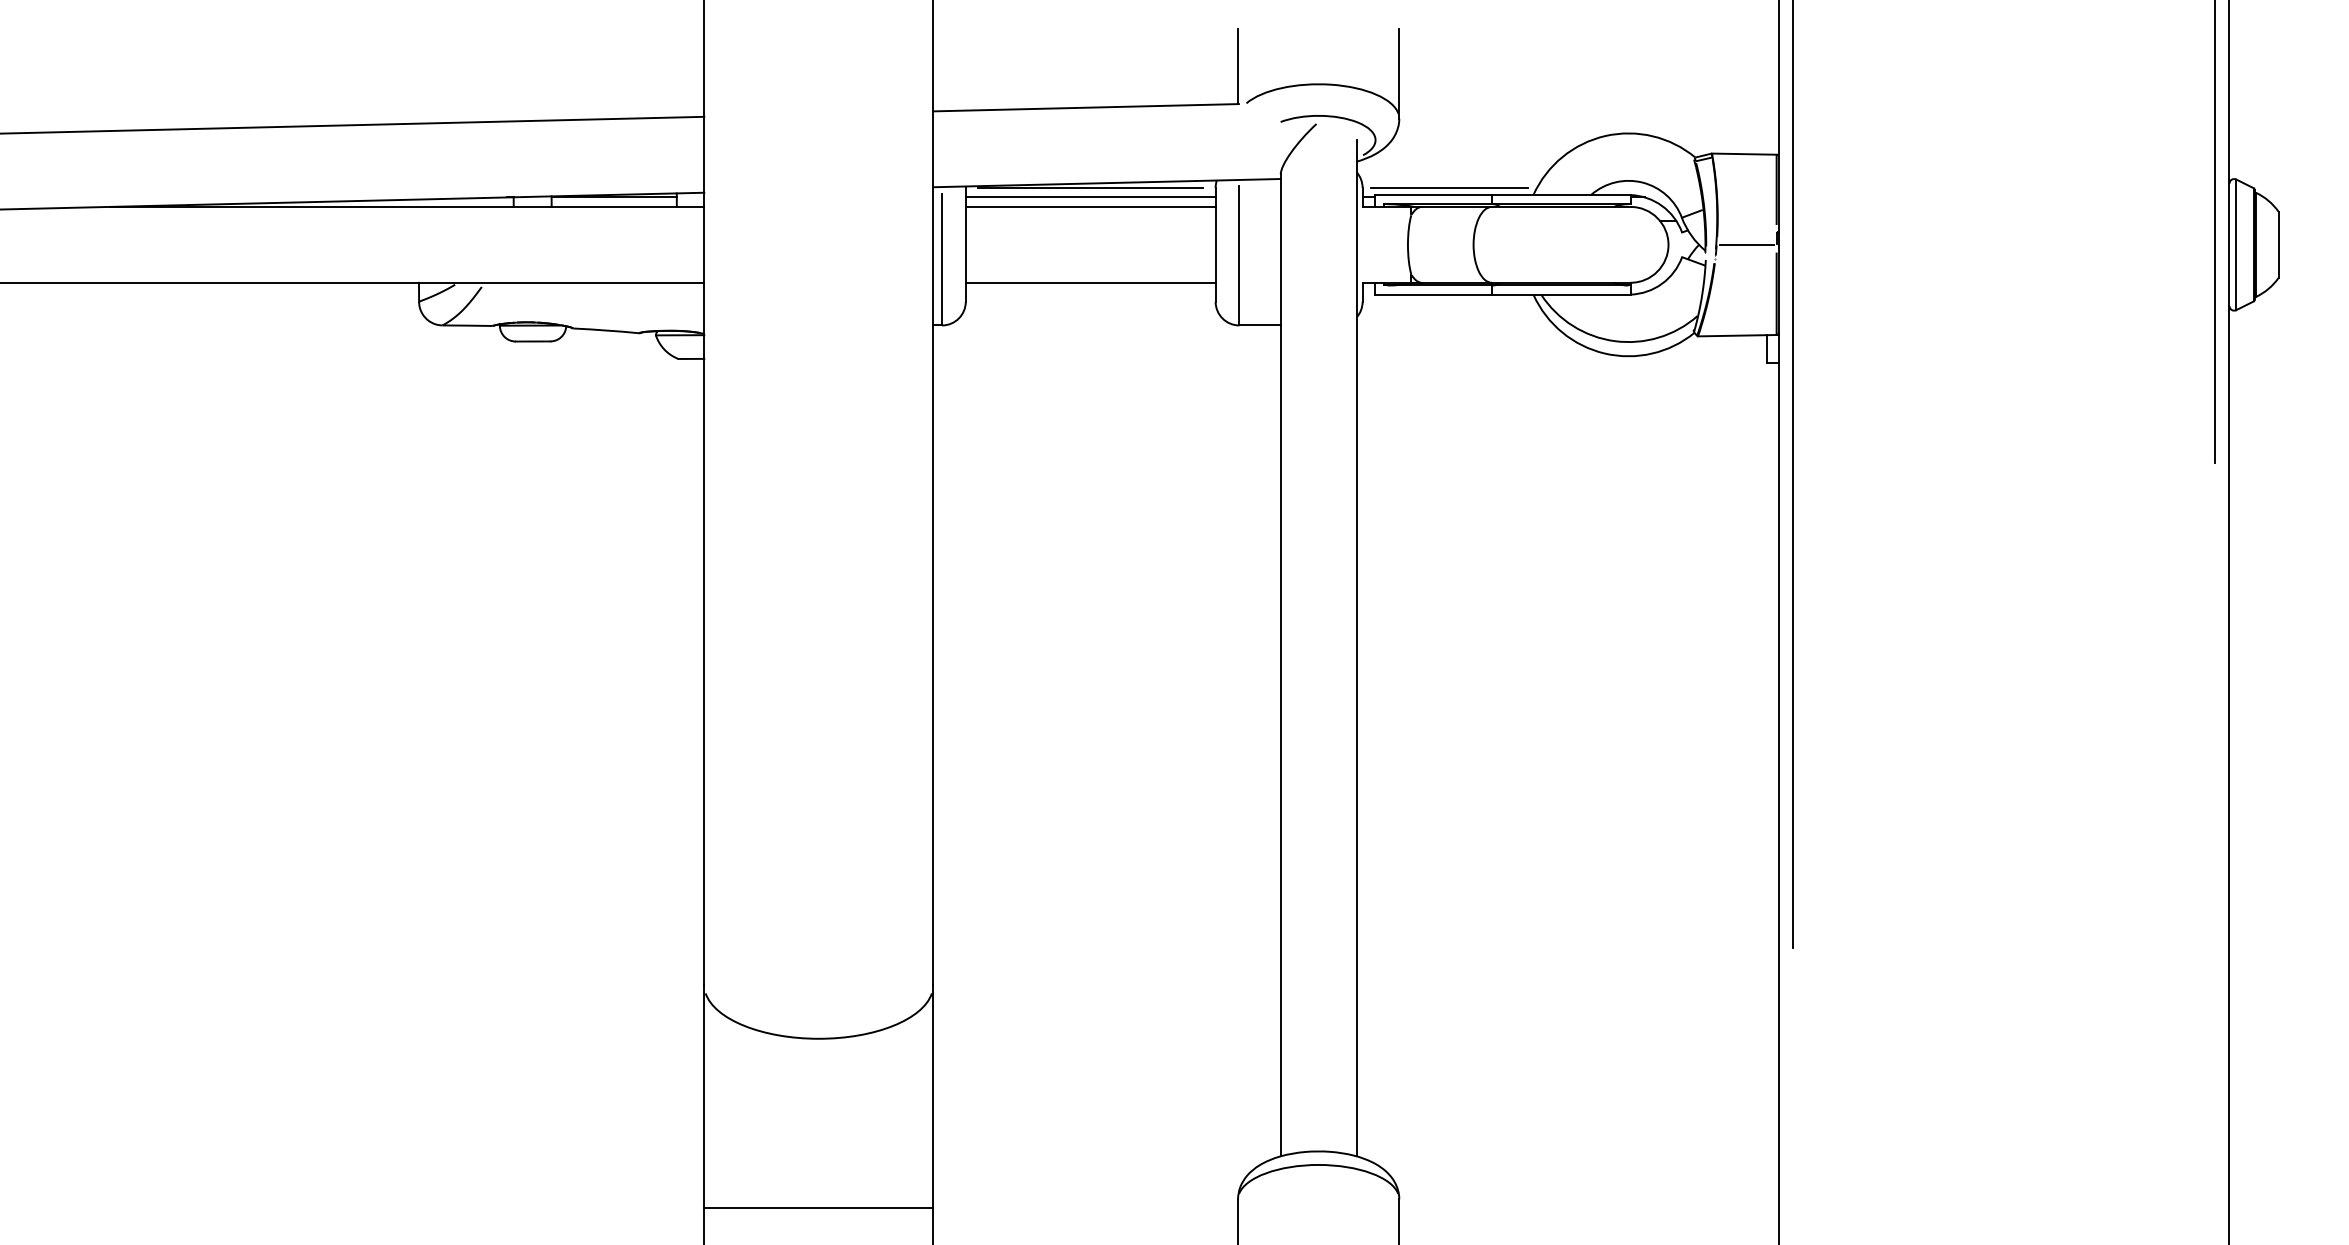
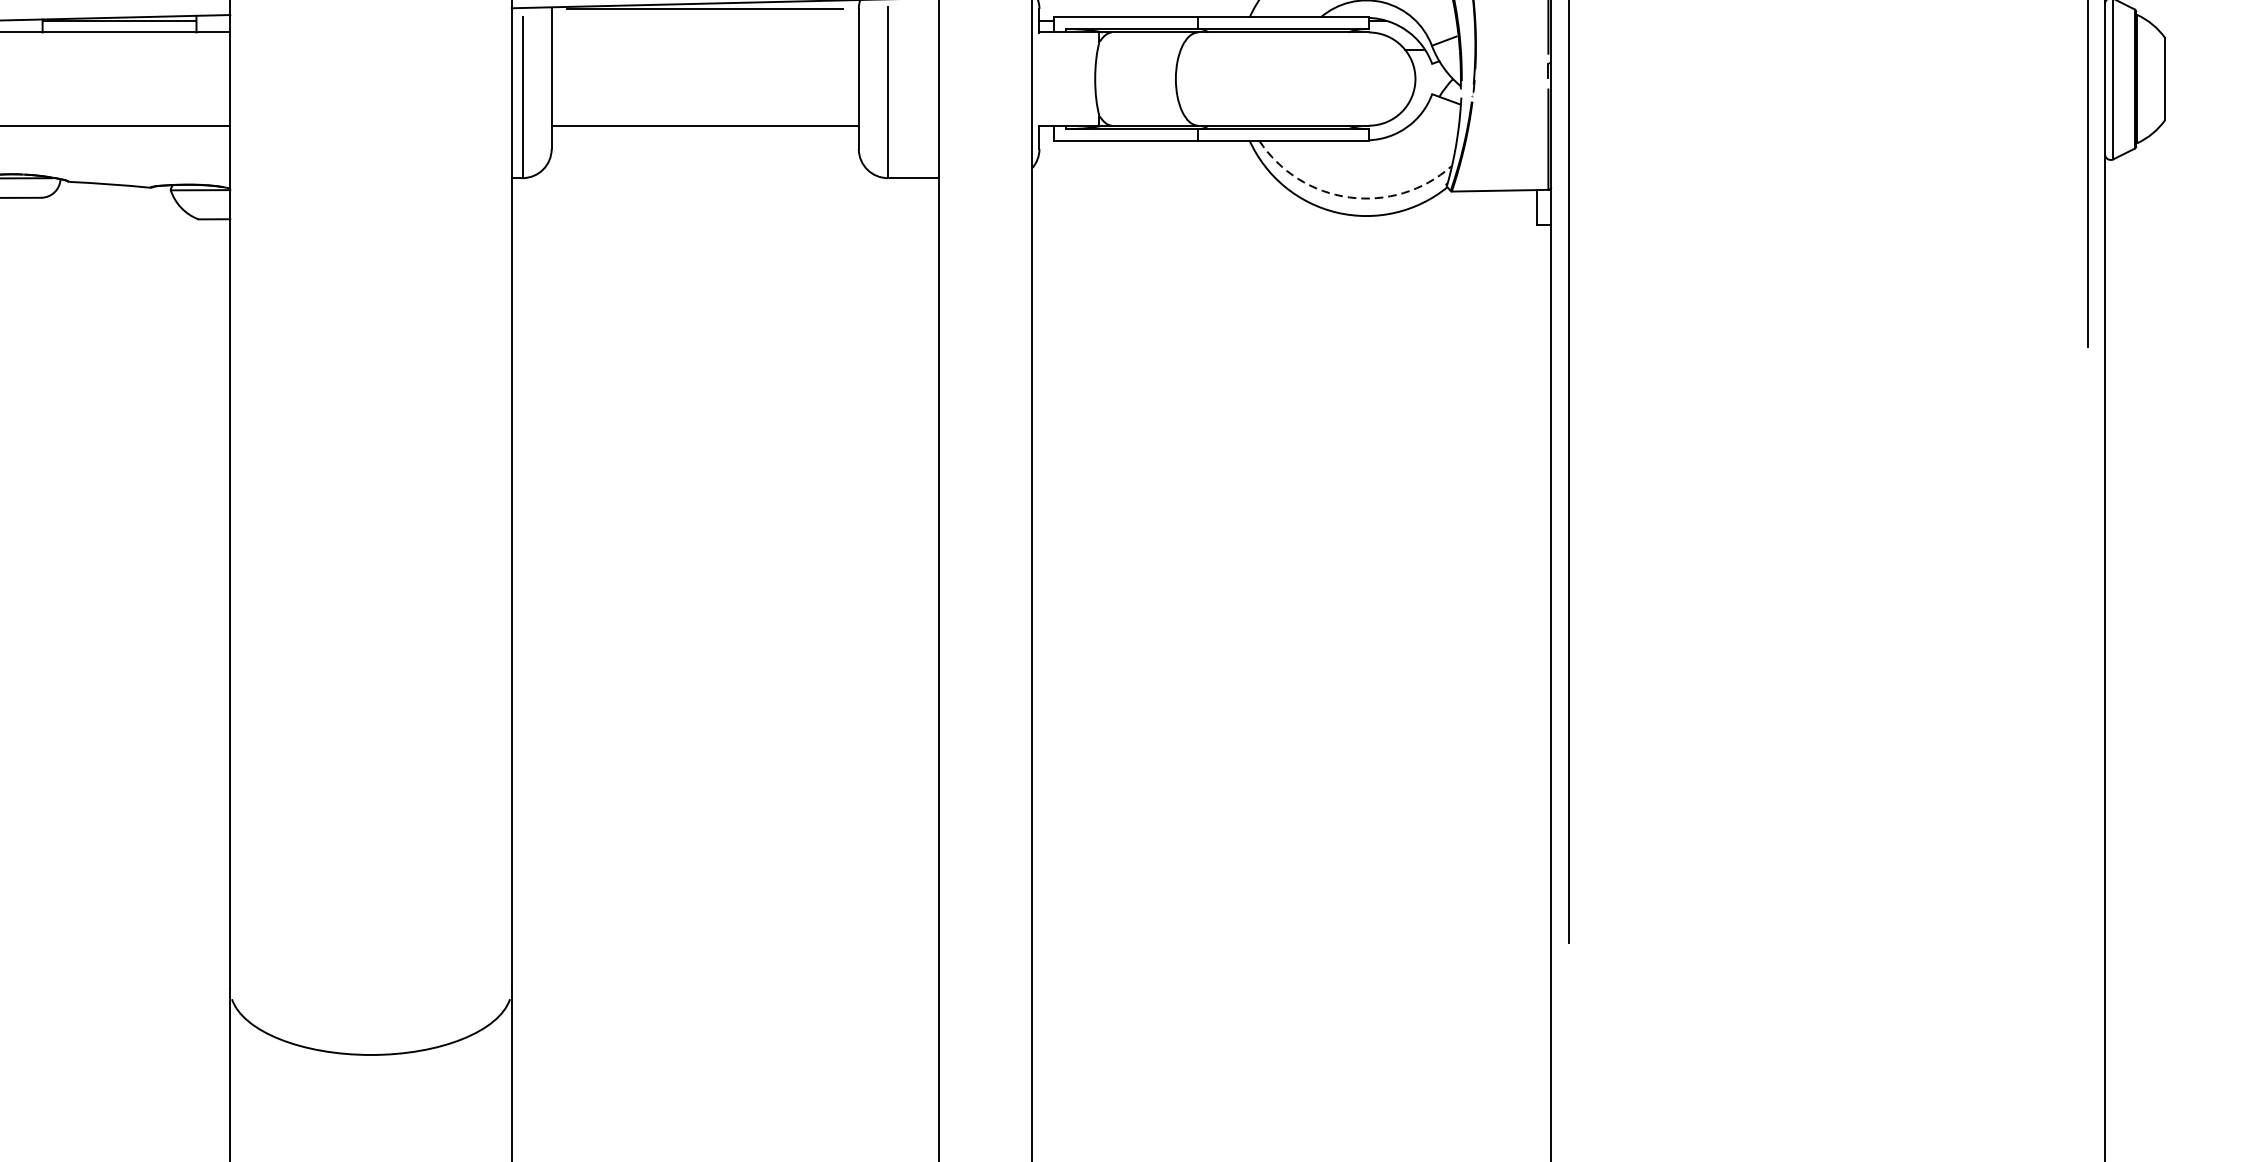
line: (1449, 187) -> (1146, 8), removed
line: (1090, 197) -> (704, 20), removed
line: (1090, 206) -> (704, 31), removed
line: (1746, 244) -> (1511, 78), removed
arc: (1614, 341) -> (1349, 197), solid -> dashed

